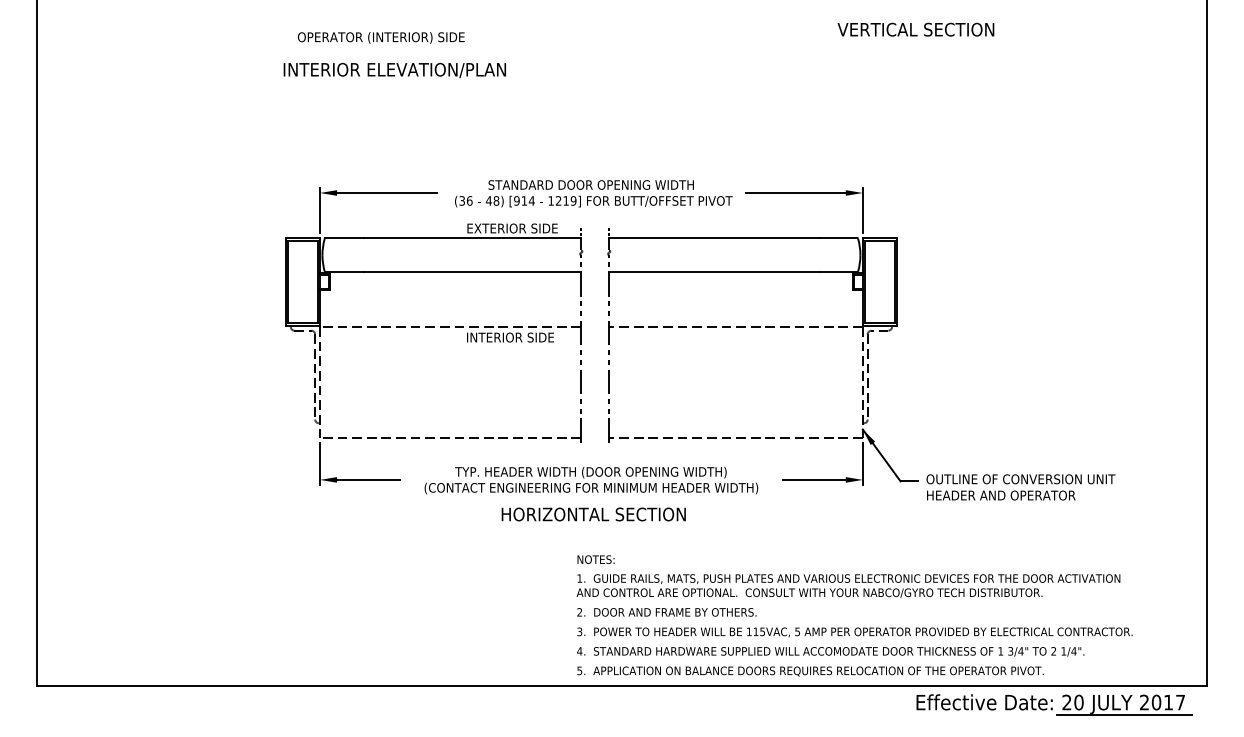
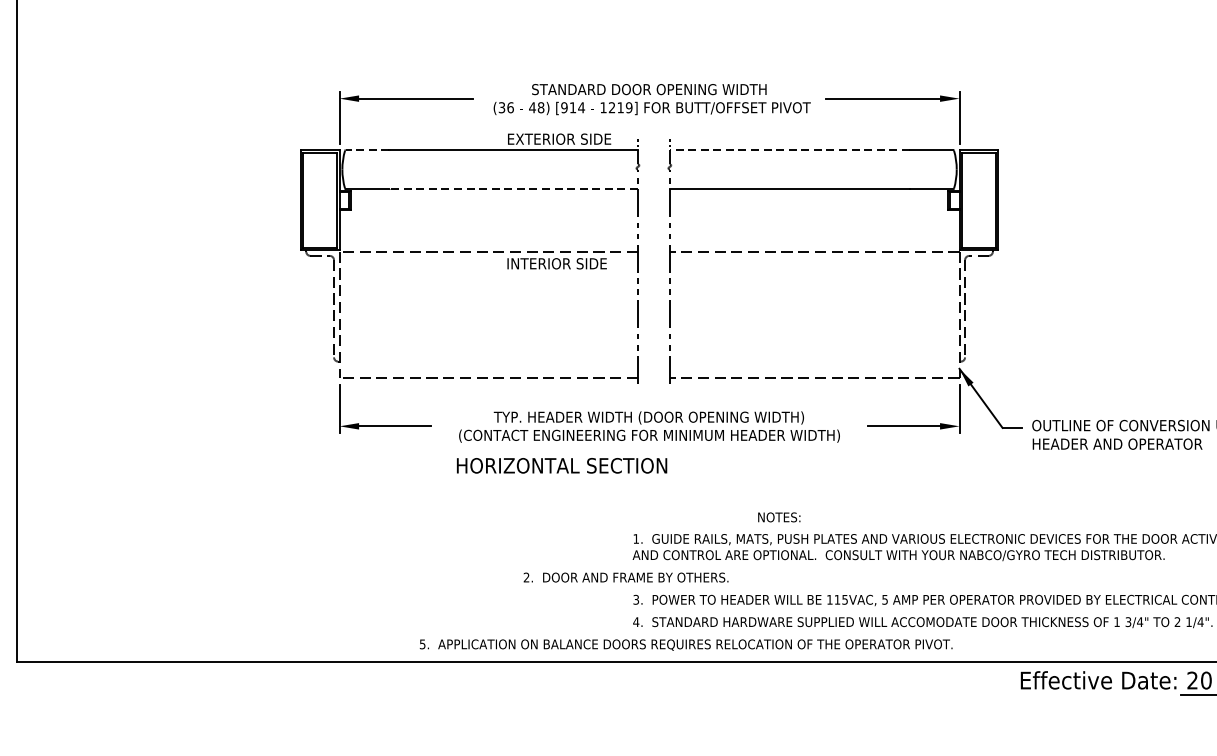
line: (343, 238) -> (366, 150), solid -> dashed
line: (713, 238) -> (788, 150), solid -> dashed
line: (472, 272) -> (513, 189), solid -> dashed
text: (593, 514) -> (561, 465), moved
text: (595, 559) -> (778, 517), moved
text: (666, 612) -> (625, 577), moved
text: (810, 671) -> (686, 645), moved

